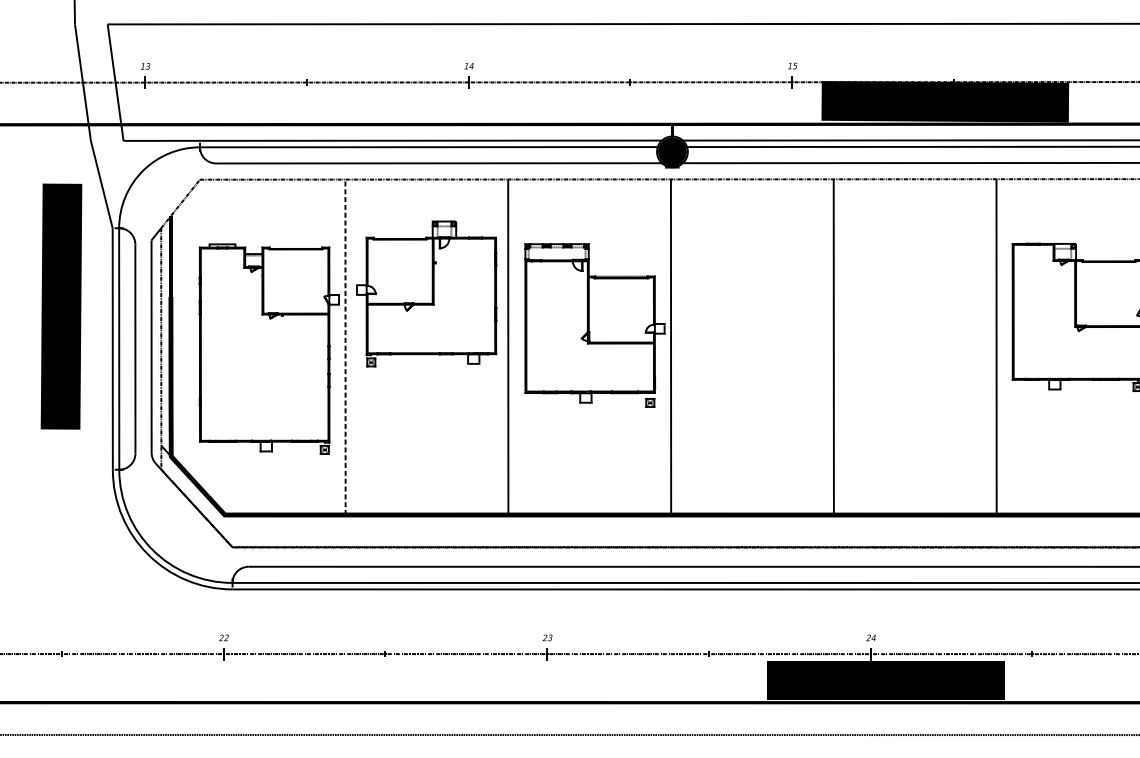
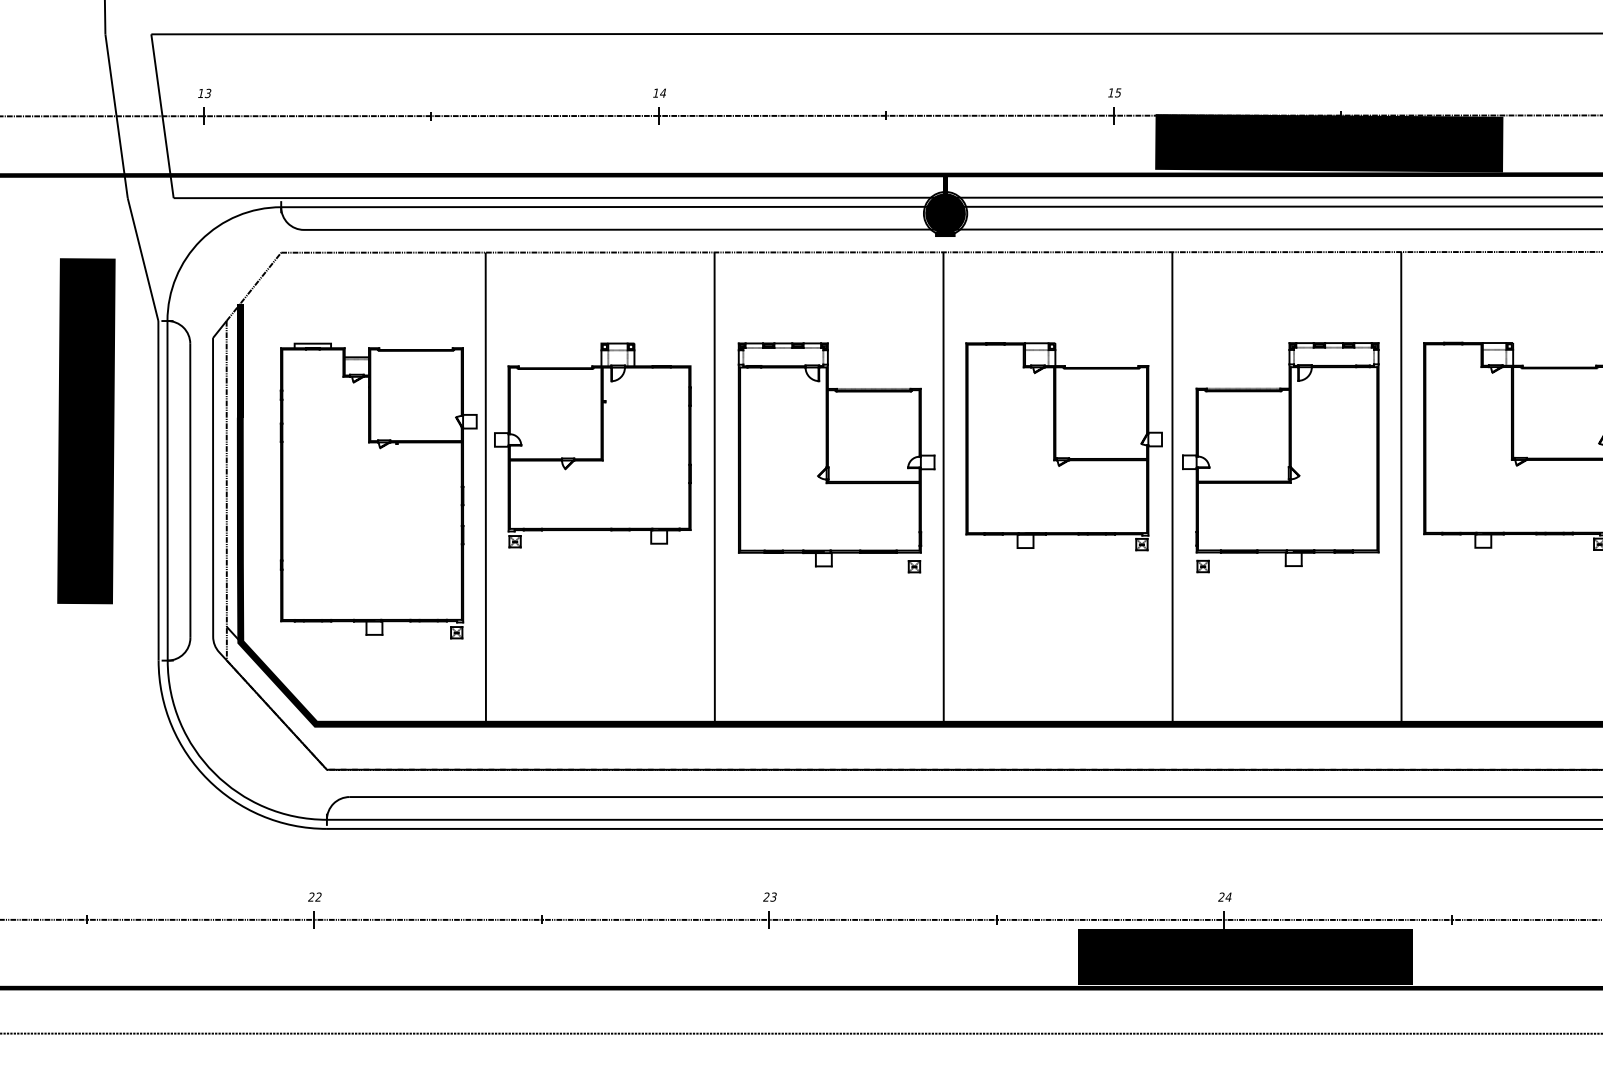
part: (426, 294) -> (592, 445), moved
part: (756, 317) -> (1063, 446), added
part: (910, 325) -> (1280, 457), added
line: (345, 347) -> (485, 488), dashed -> solid

